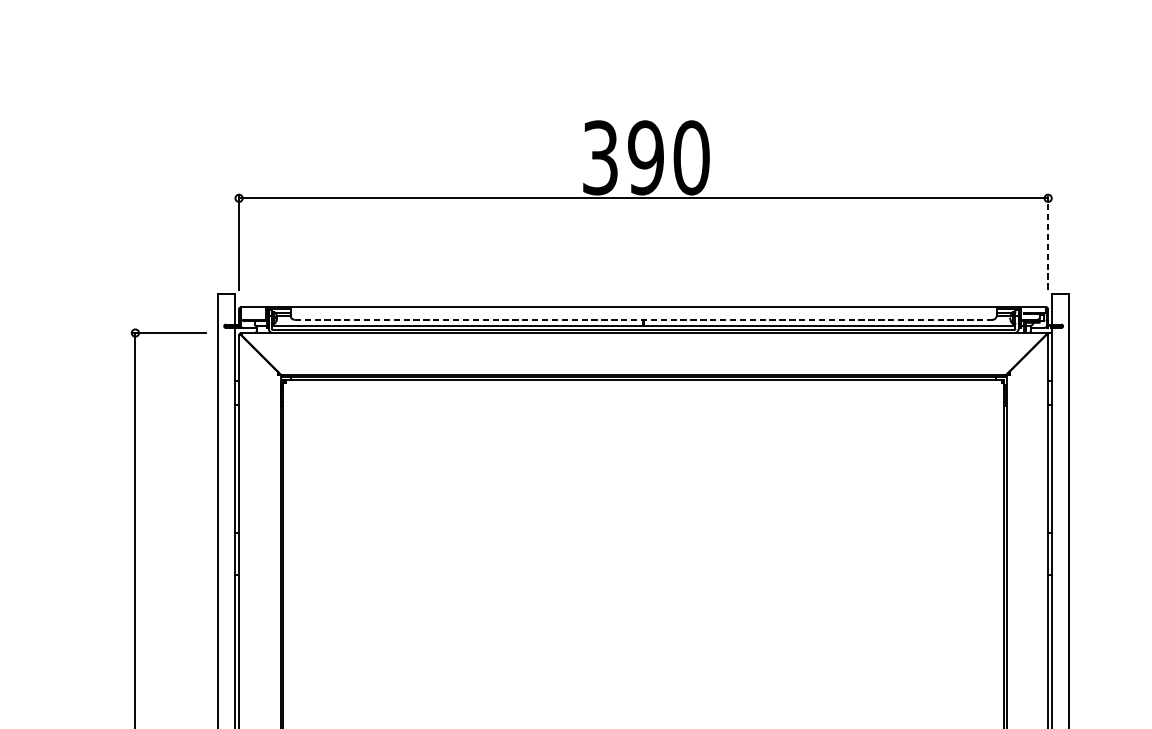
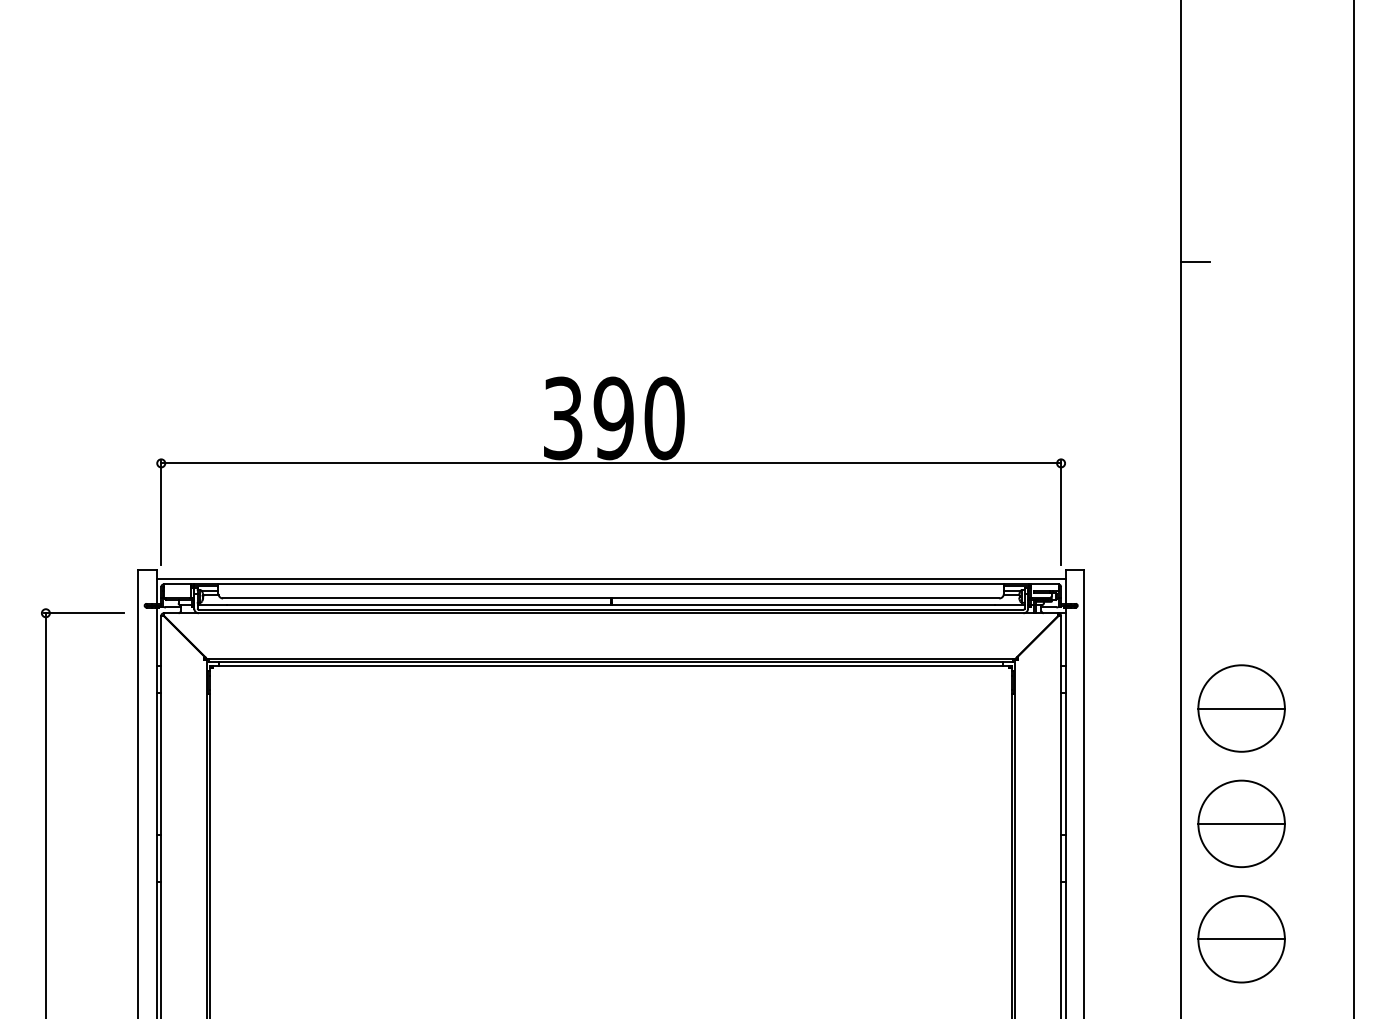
line: (1048, 243) -> (1061, 513), dashed -> solid
line: (643, 301) -> (610, 578), added
line: (643, 319) -> (611, 598), dashed -> solid

